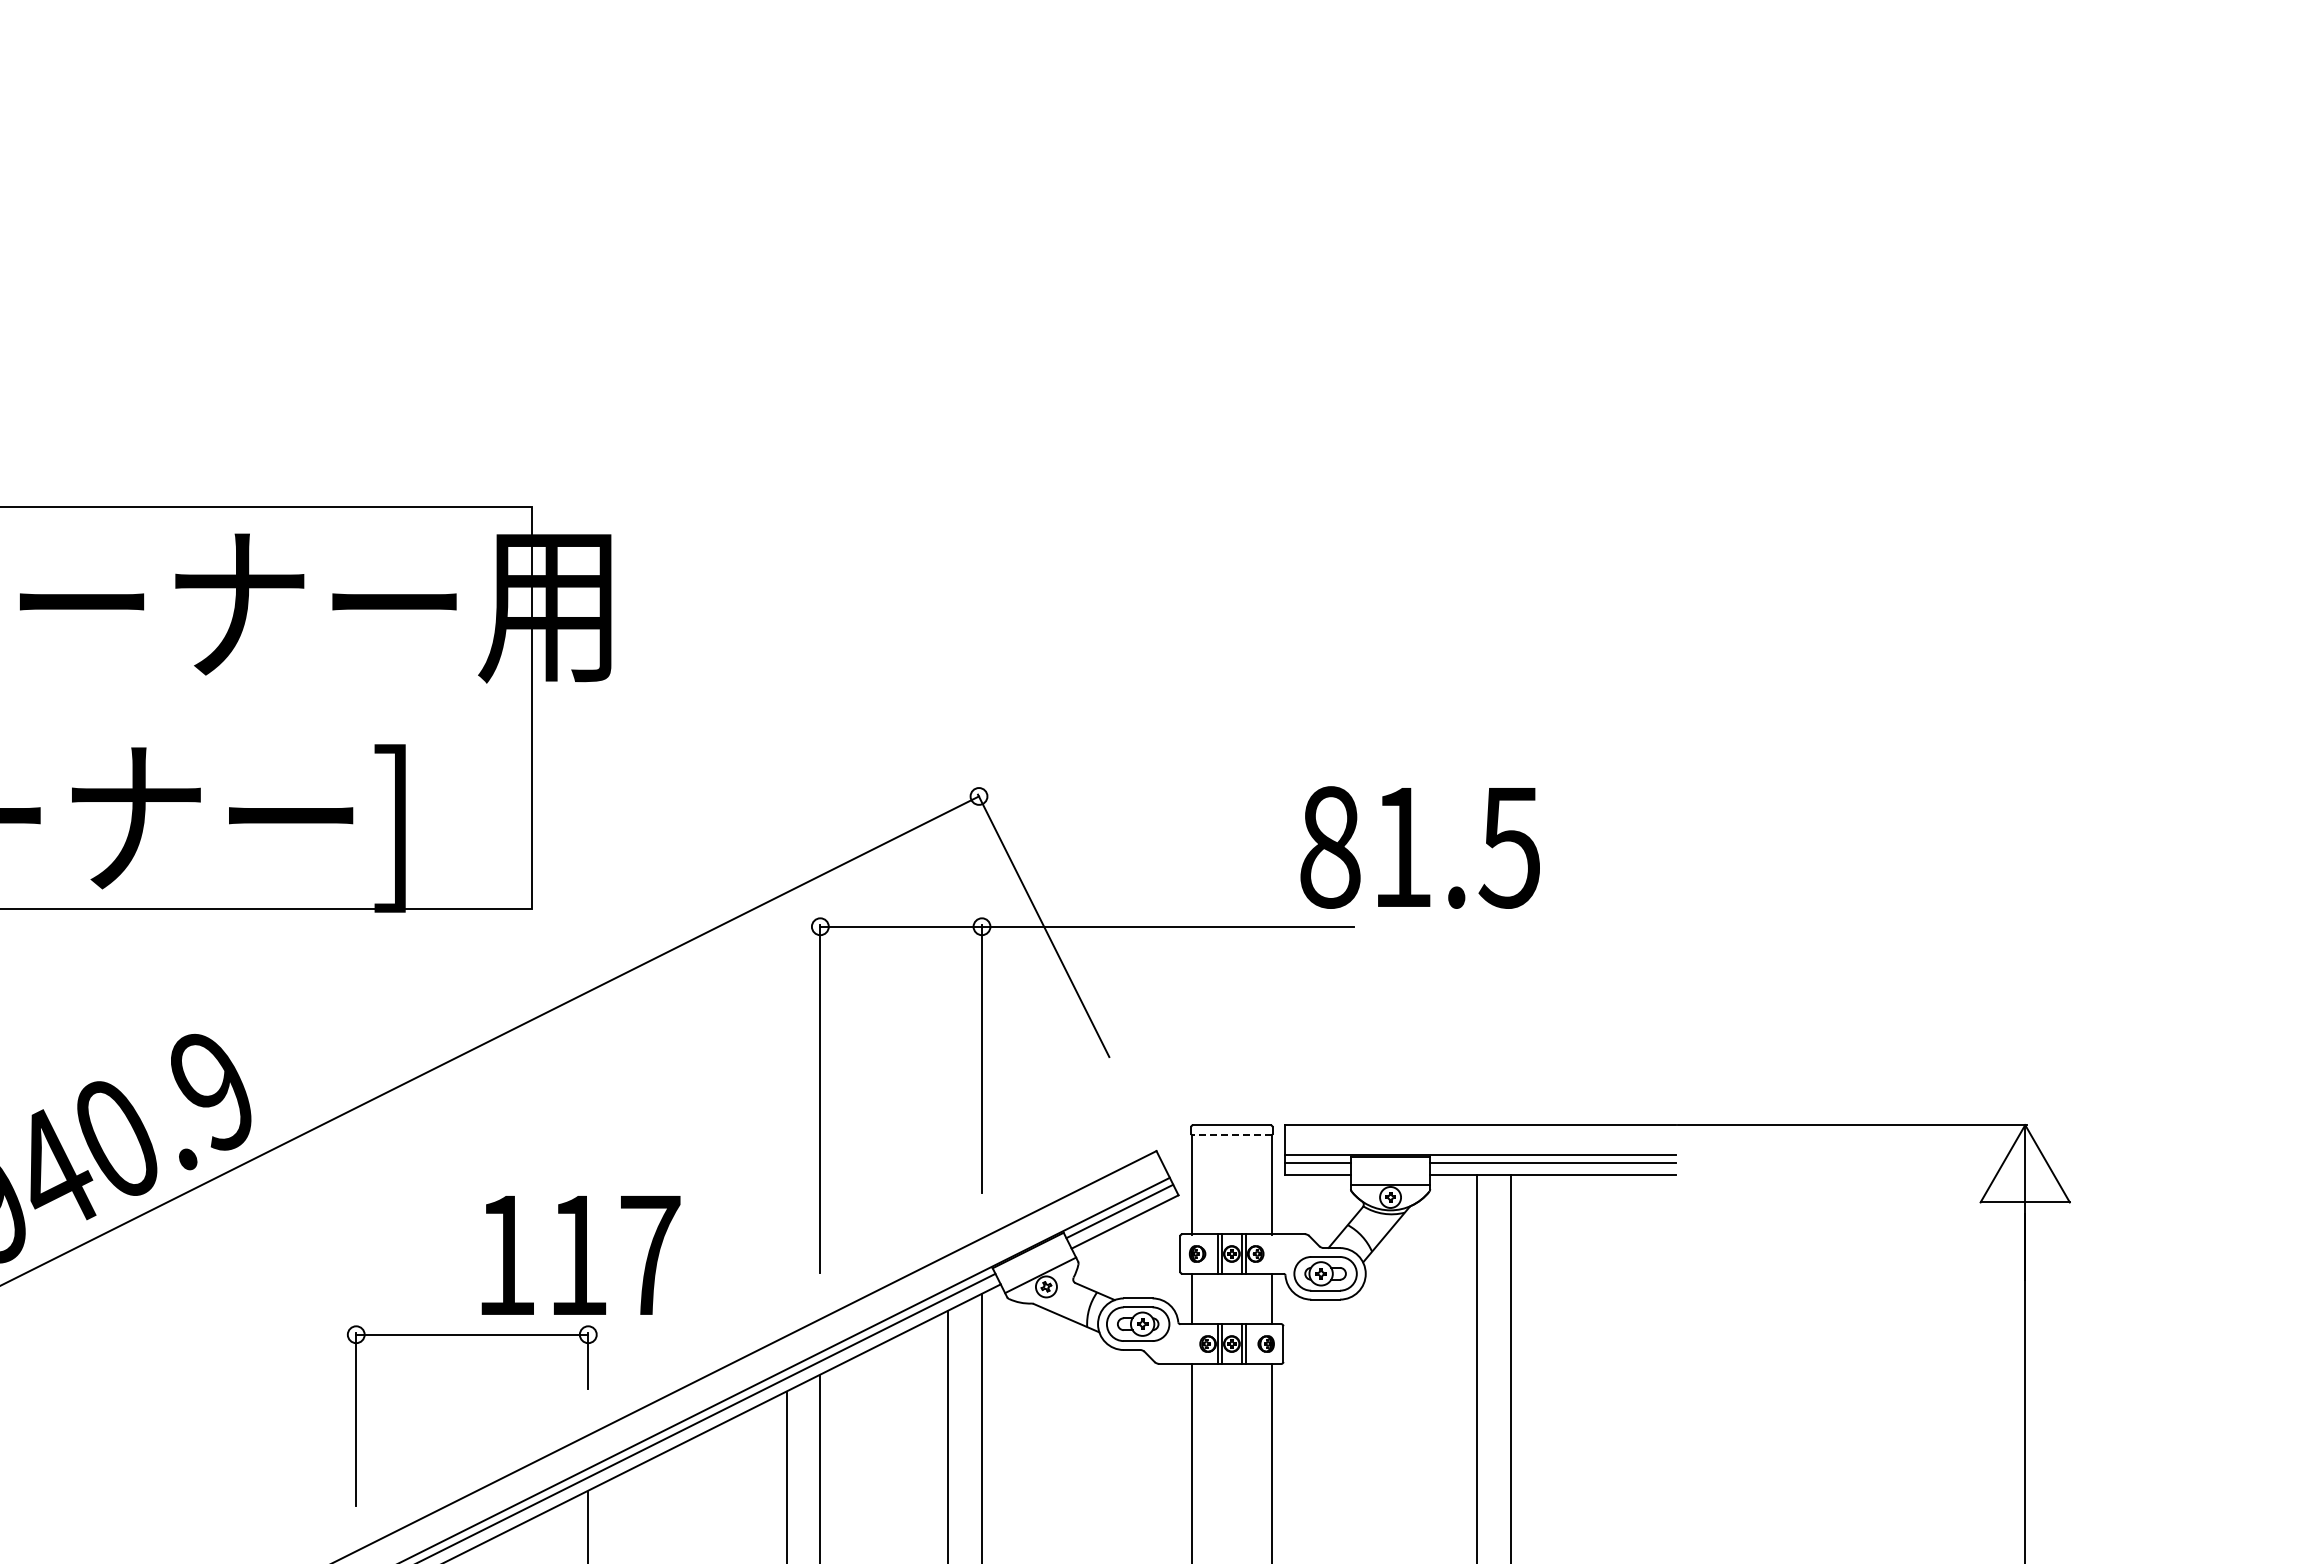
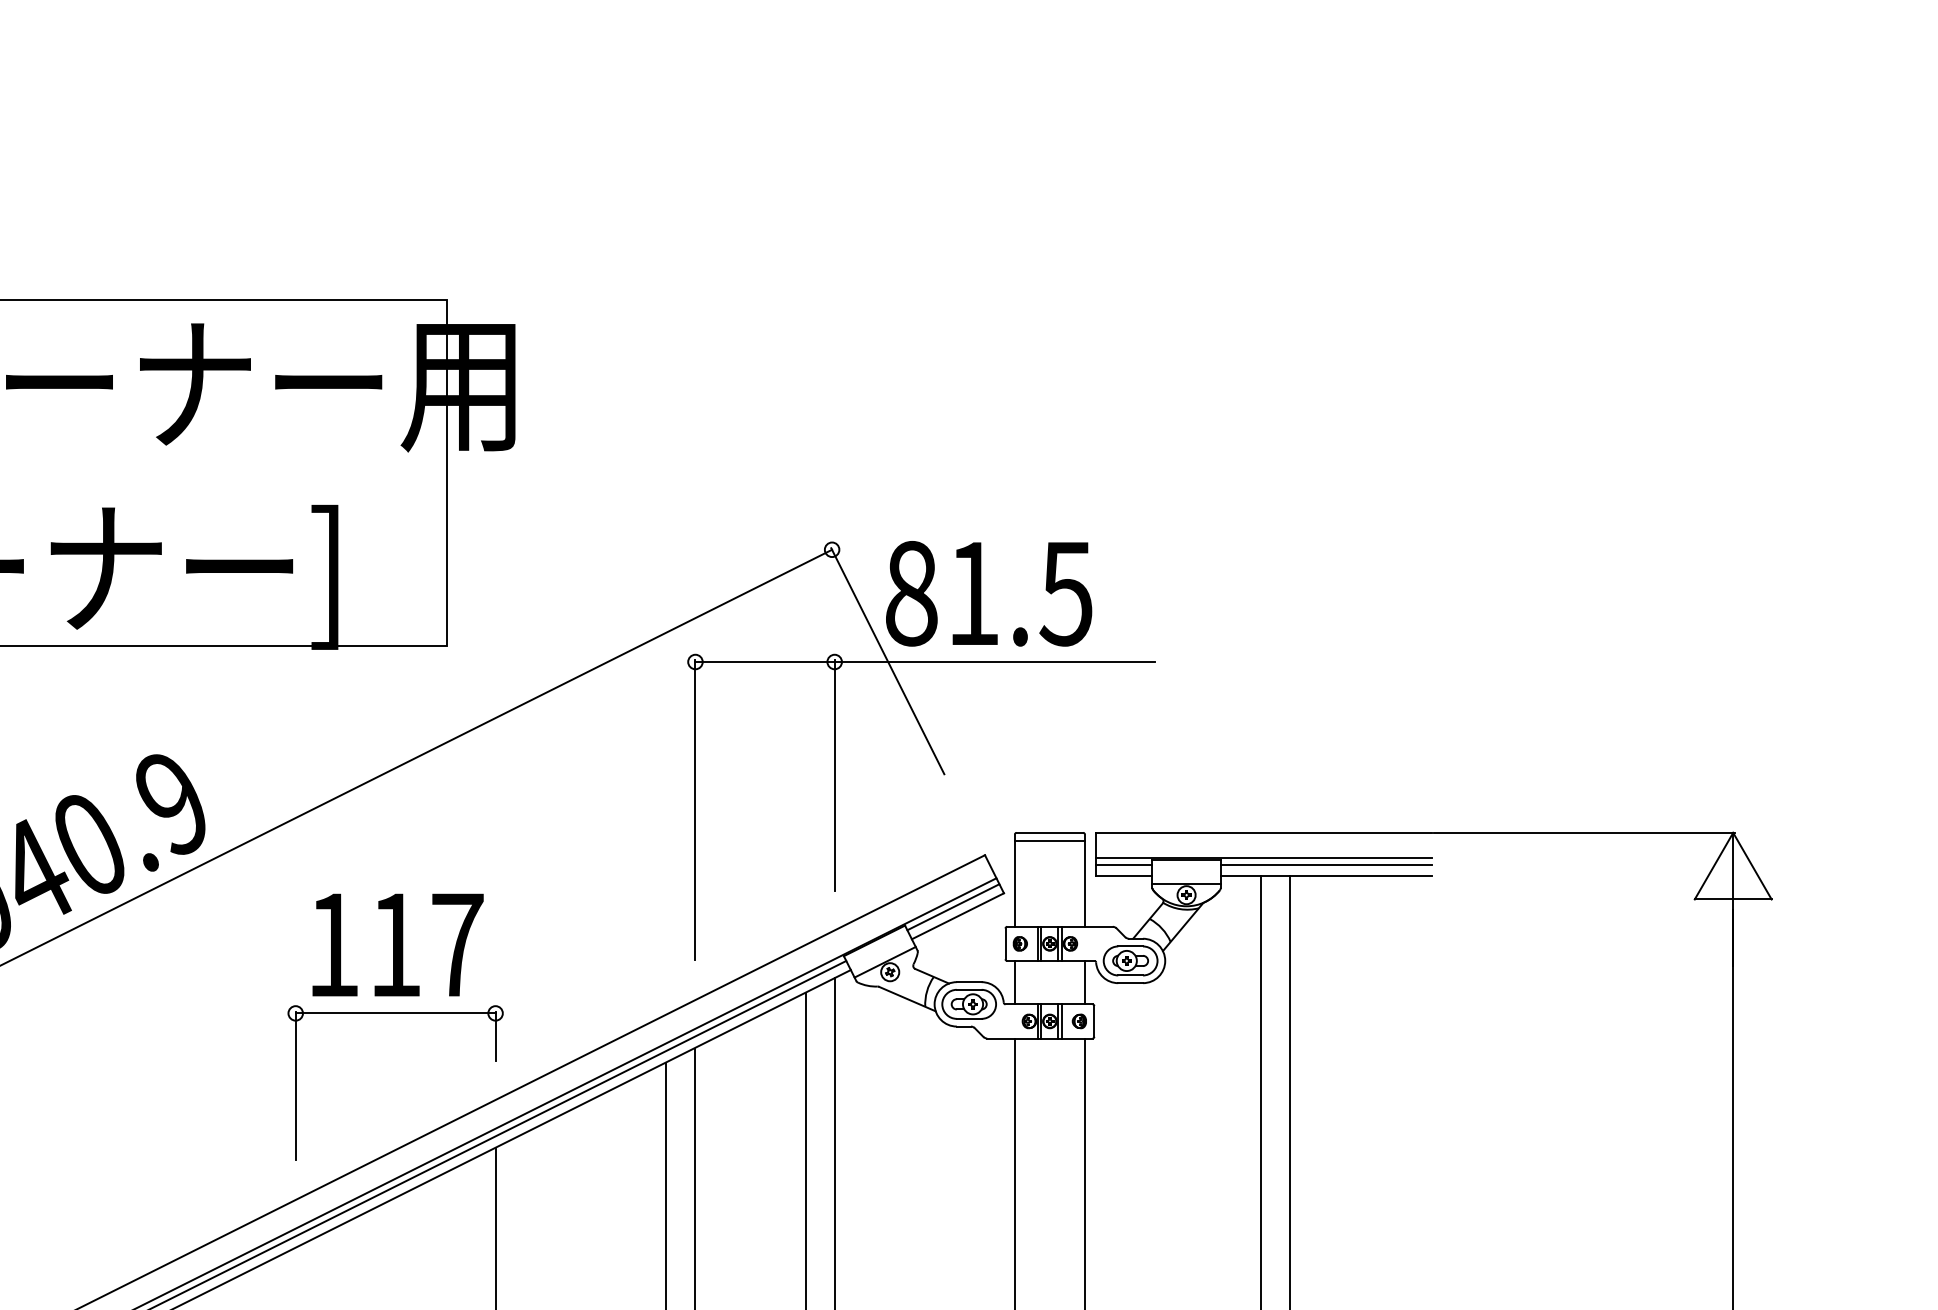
text: (1419, 847) -> (988, 593), moved
line: (1231, 1135) -> (1049, 841), dashed -> solid
text: (580, 1255) -> (397, 945), moved

